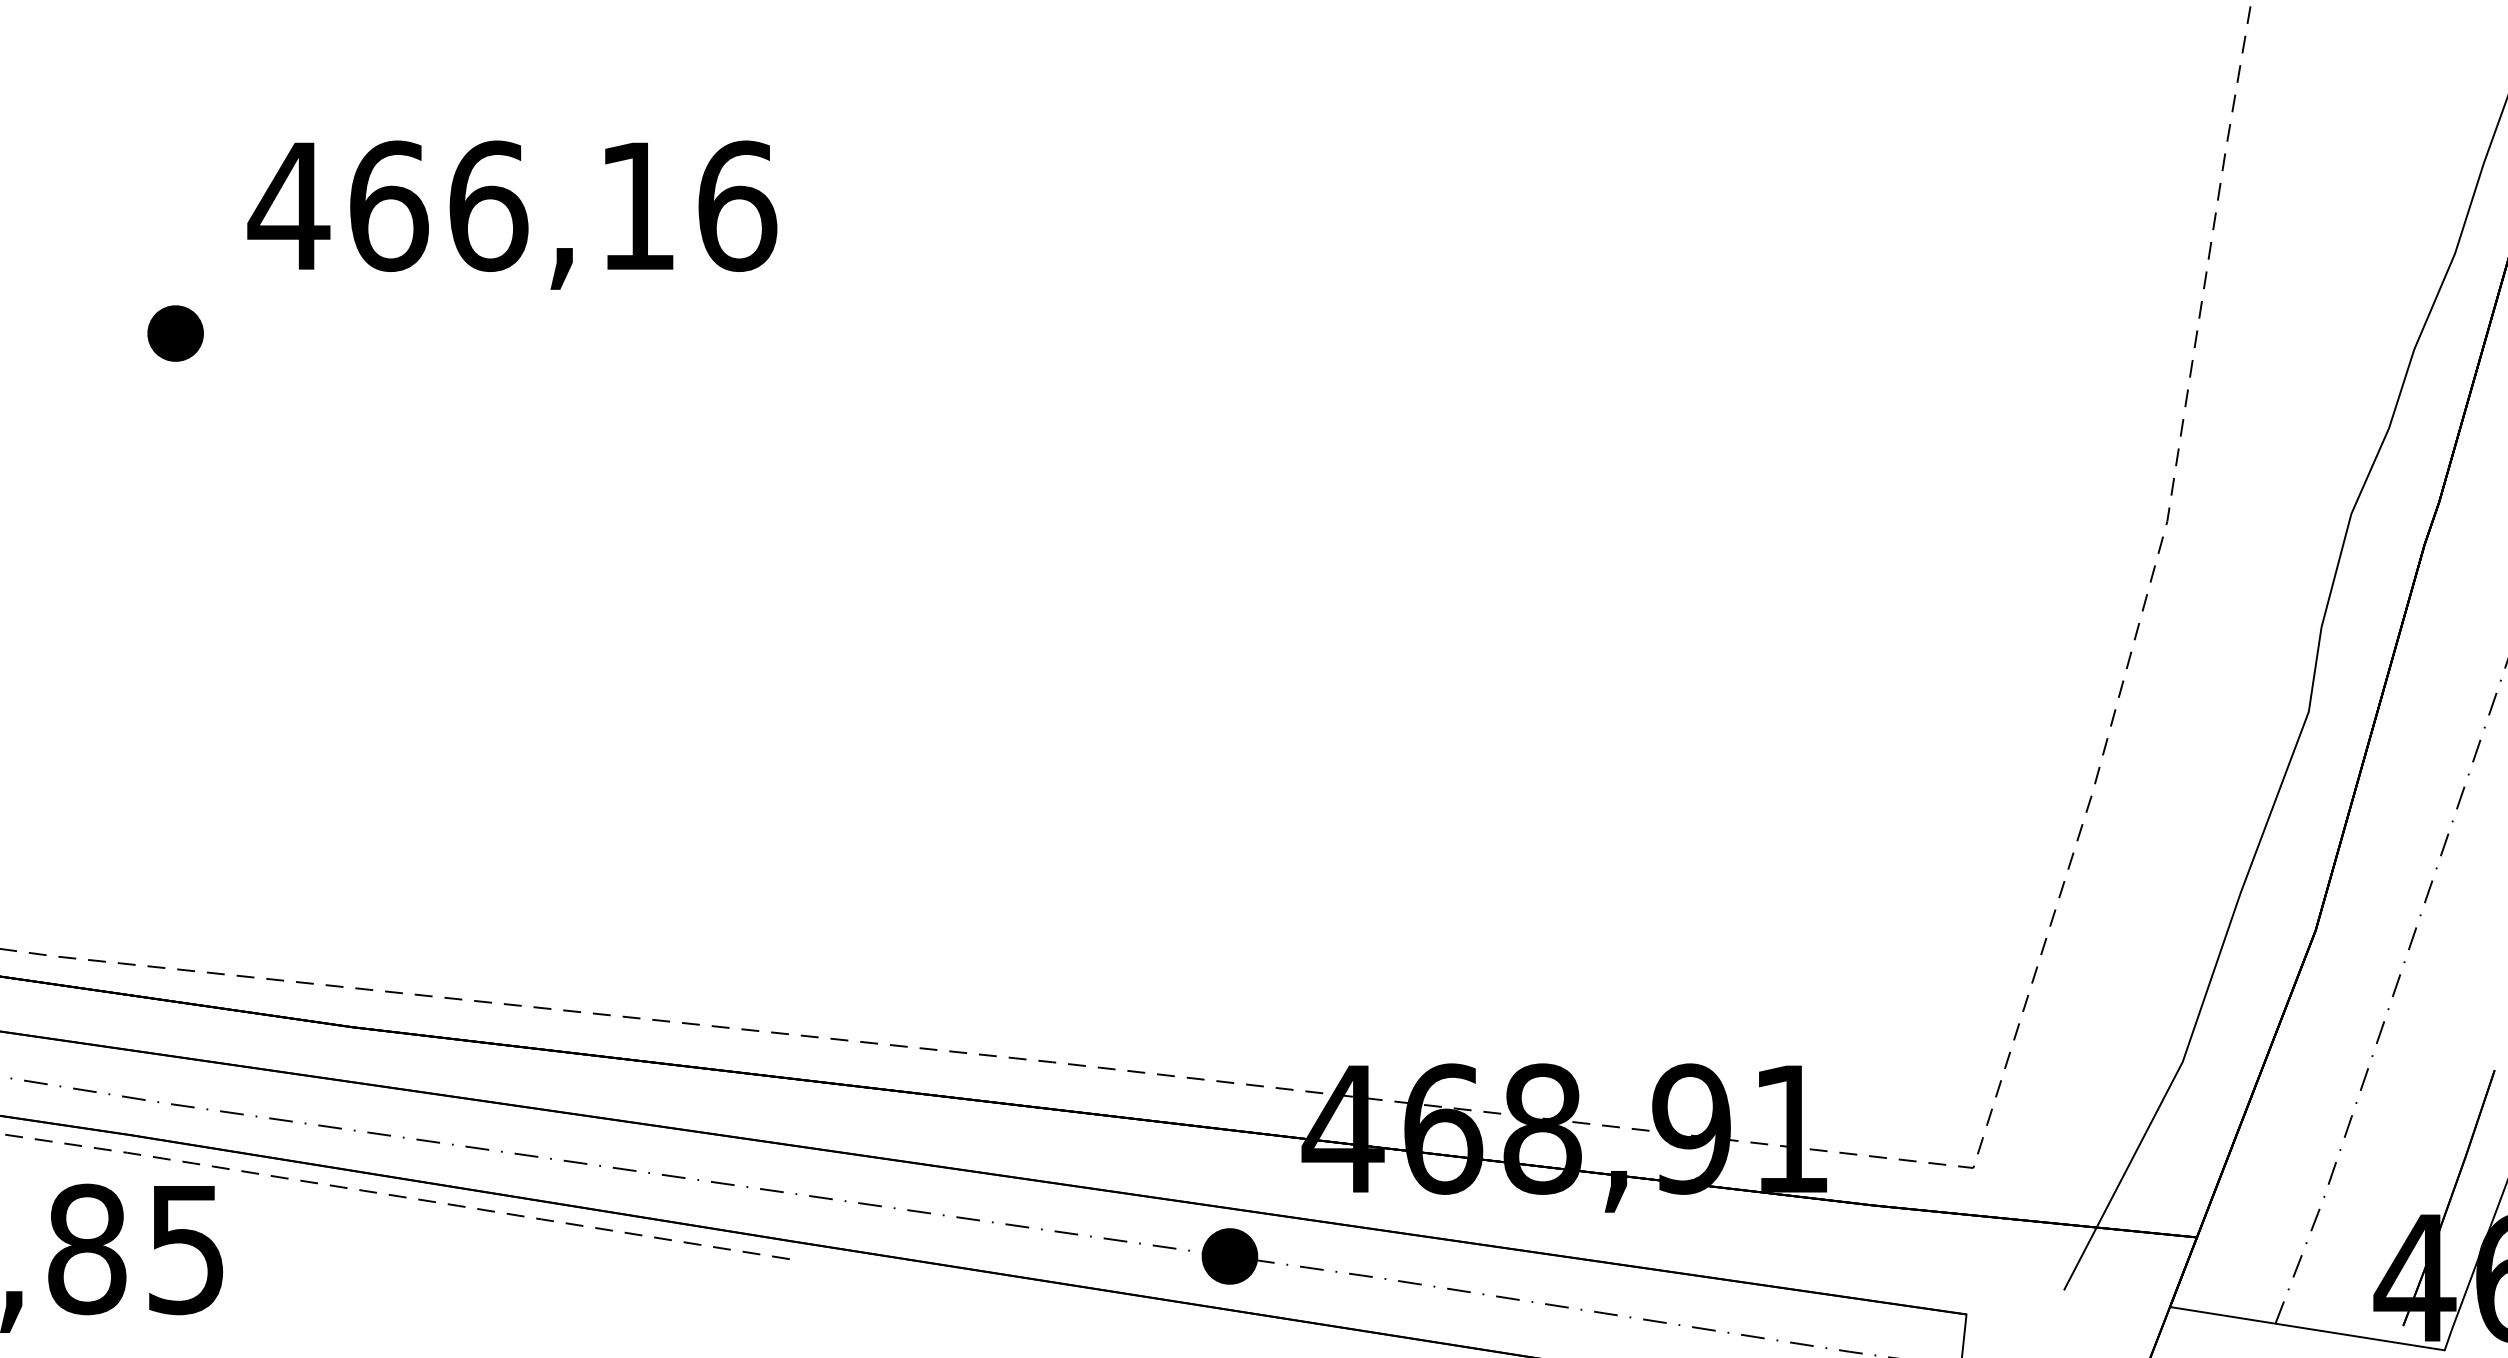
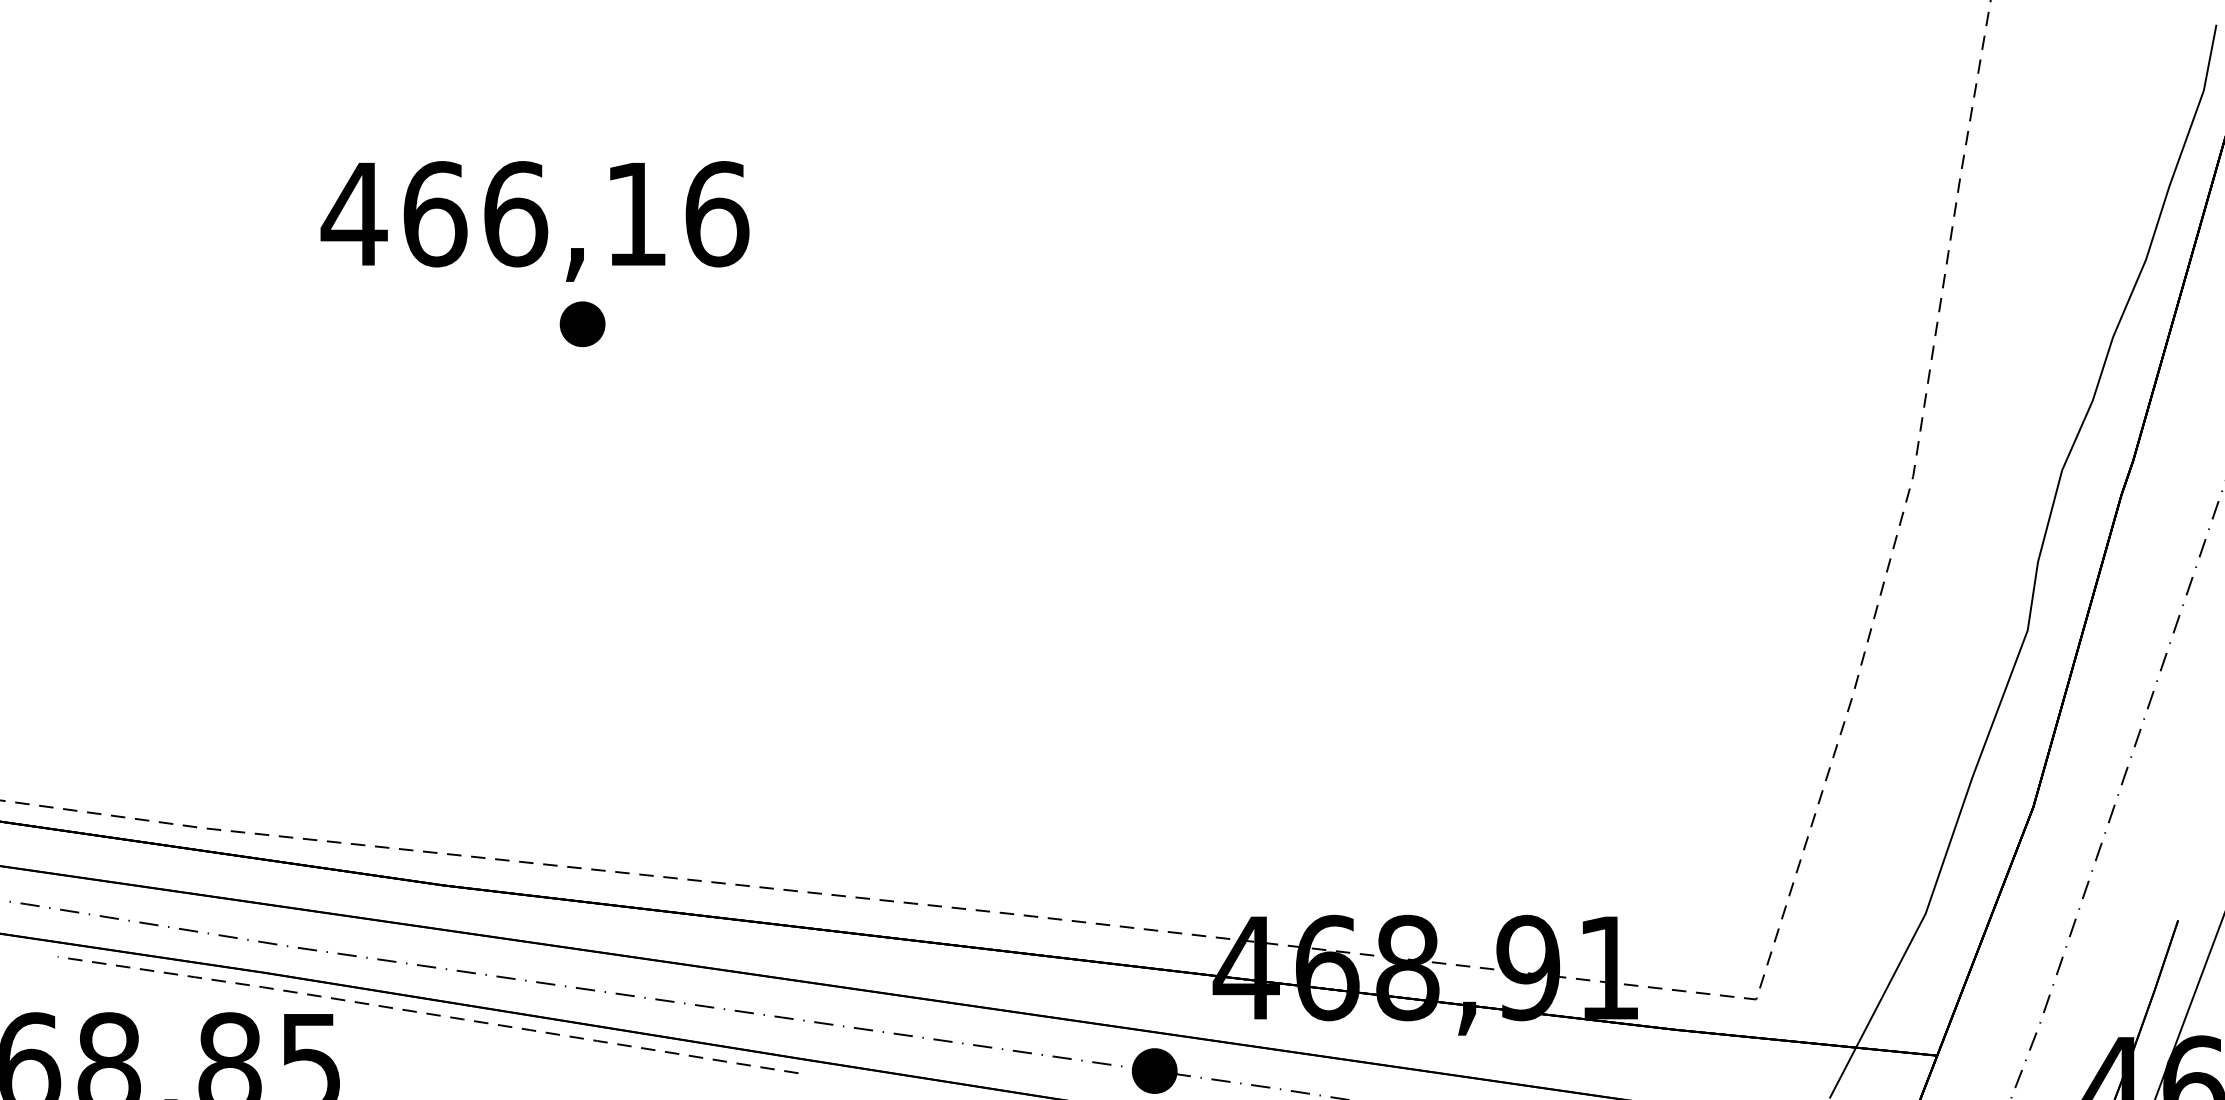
text: (511, 215) -> (534, 221), moved
part: (175, 333) -> (582, 324), moved

